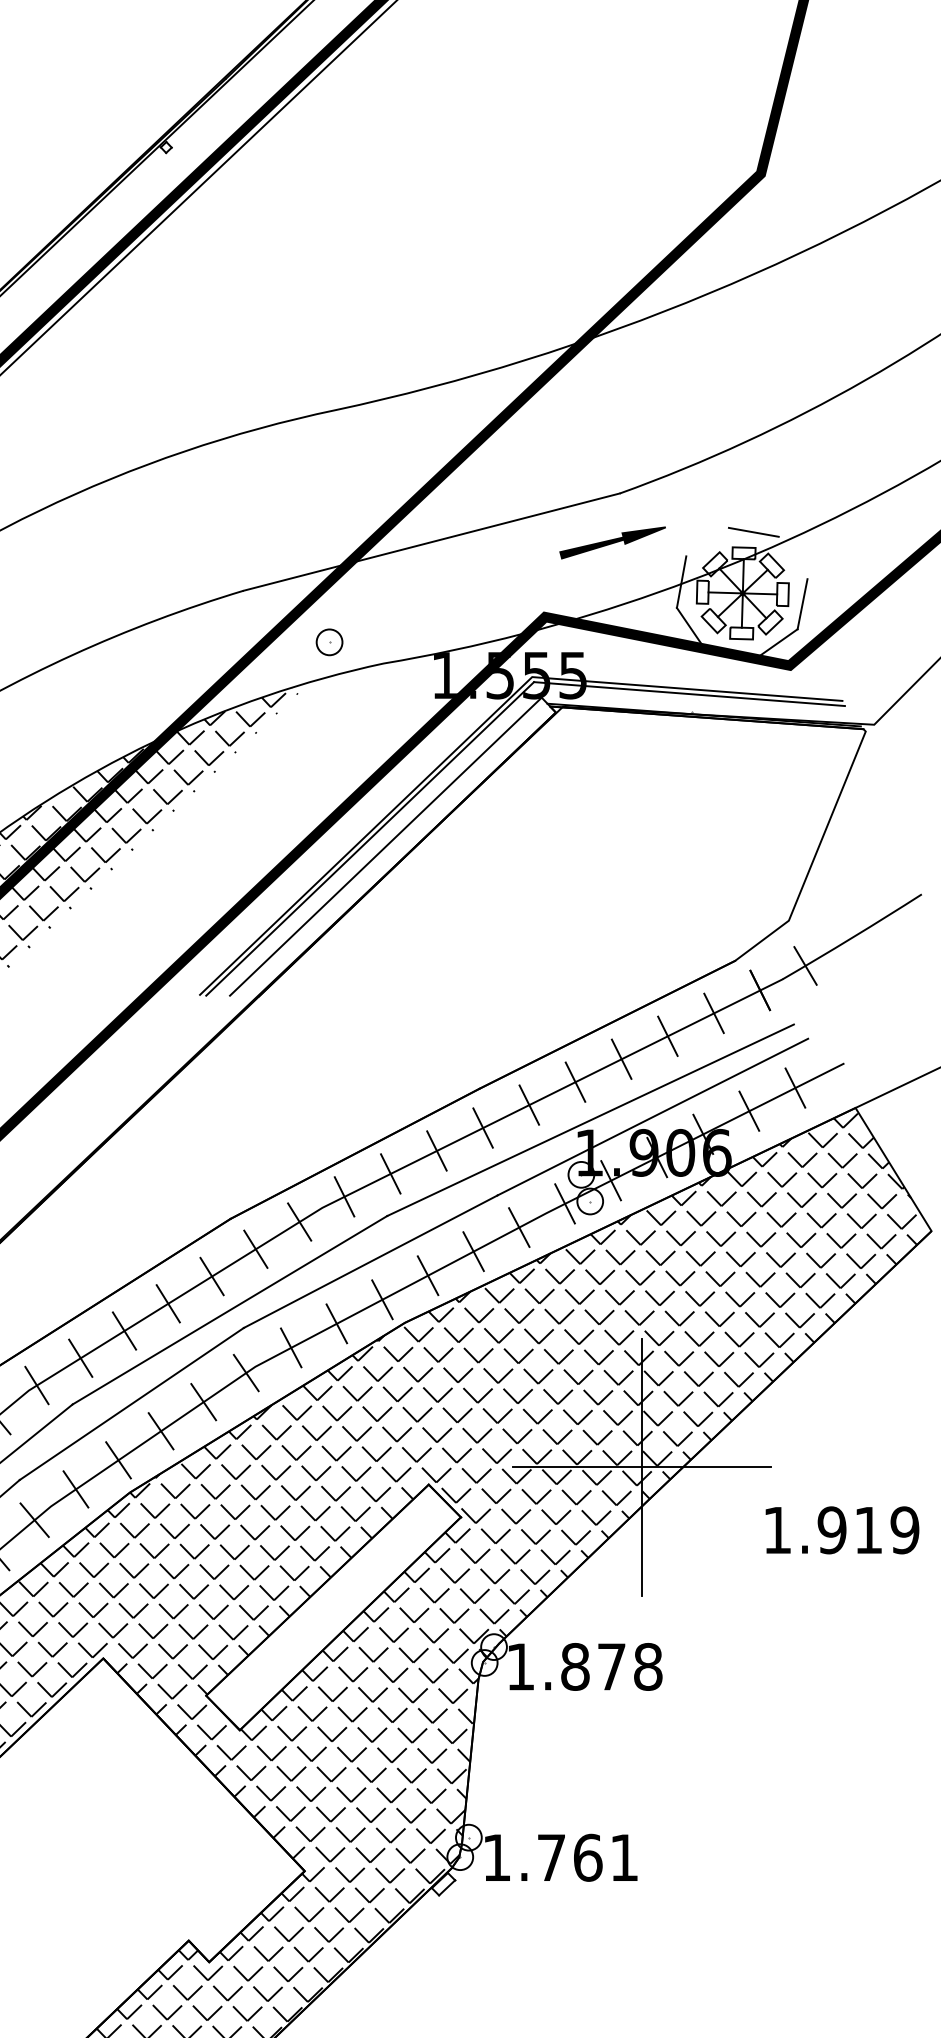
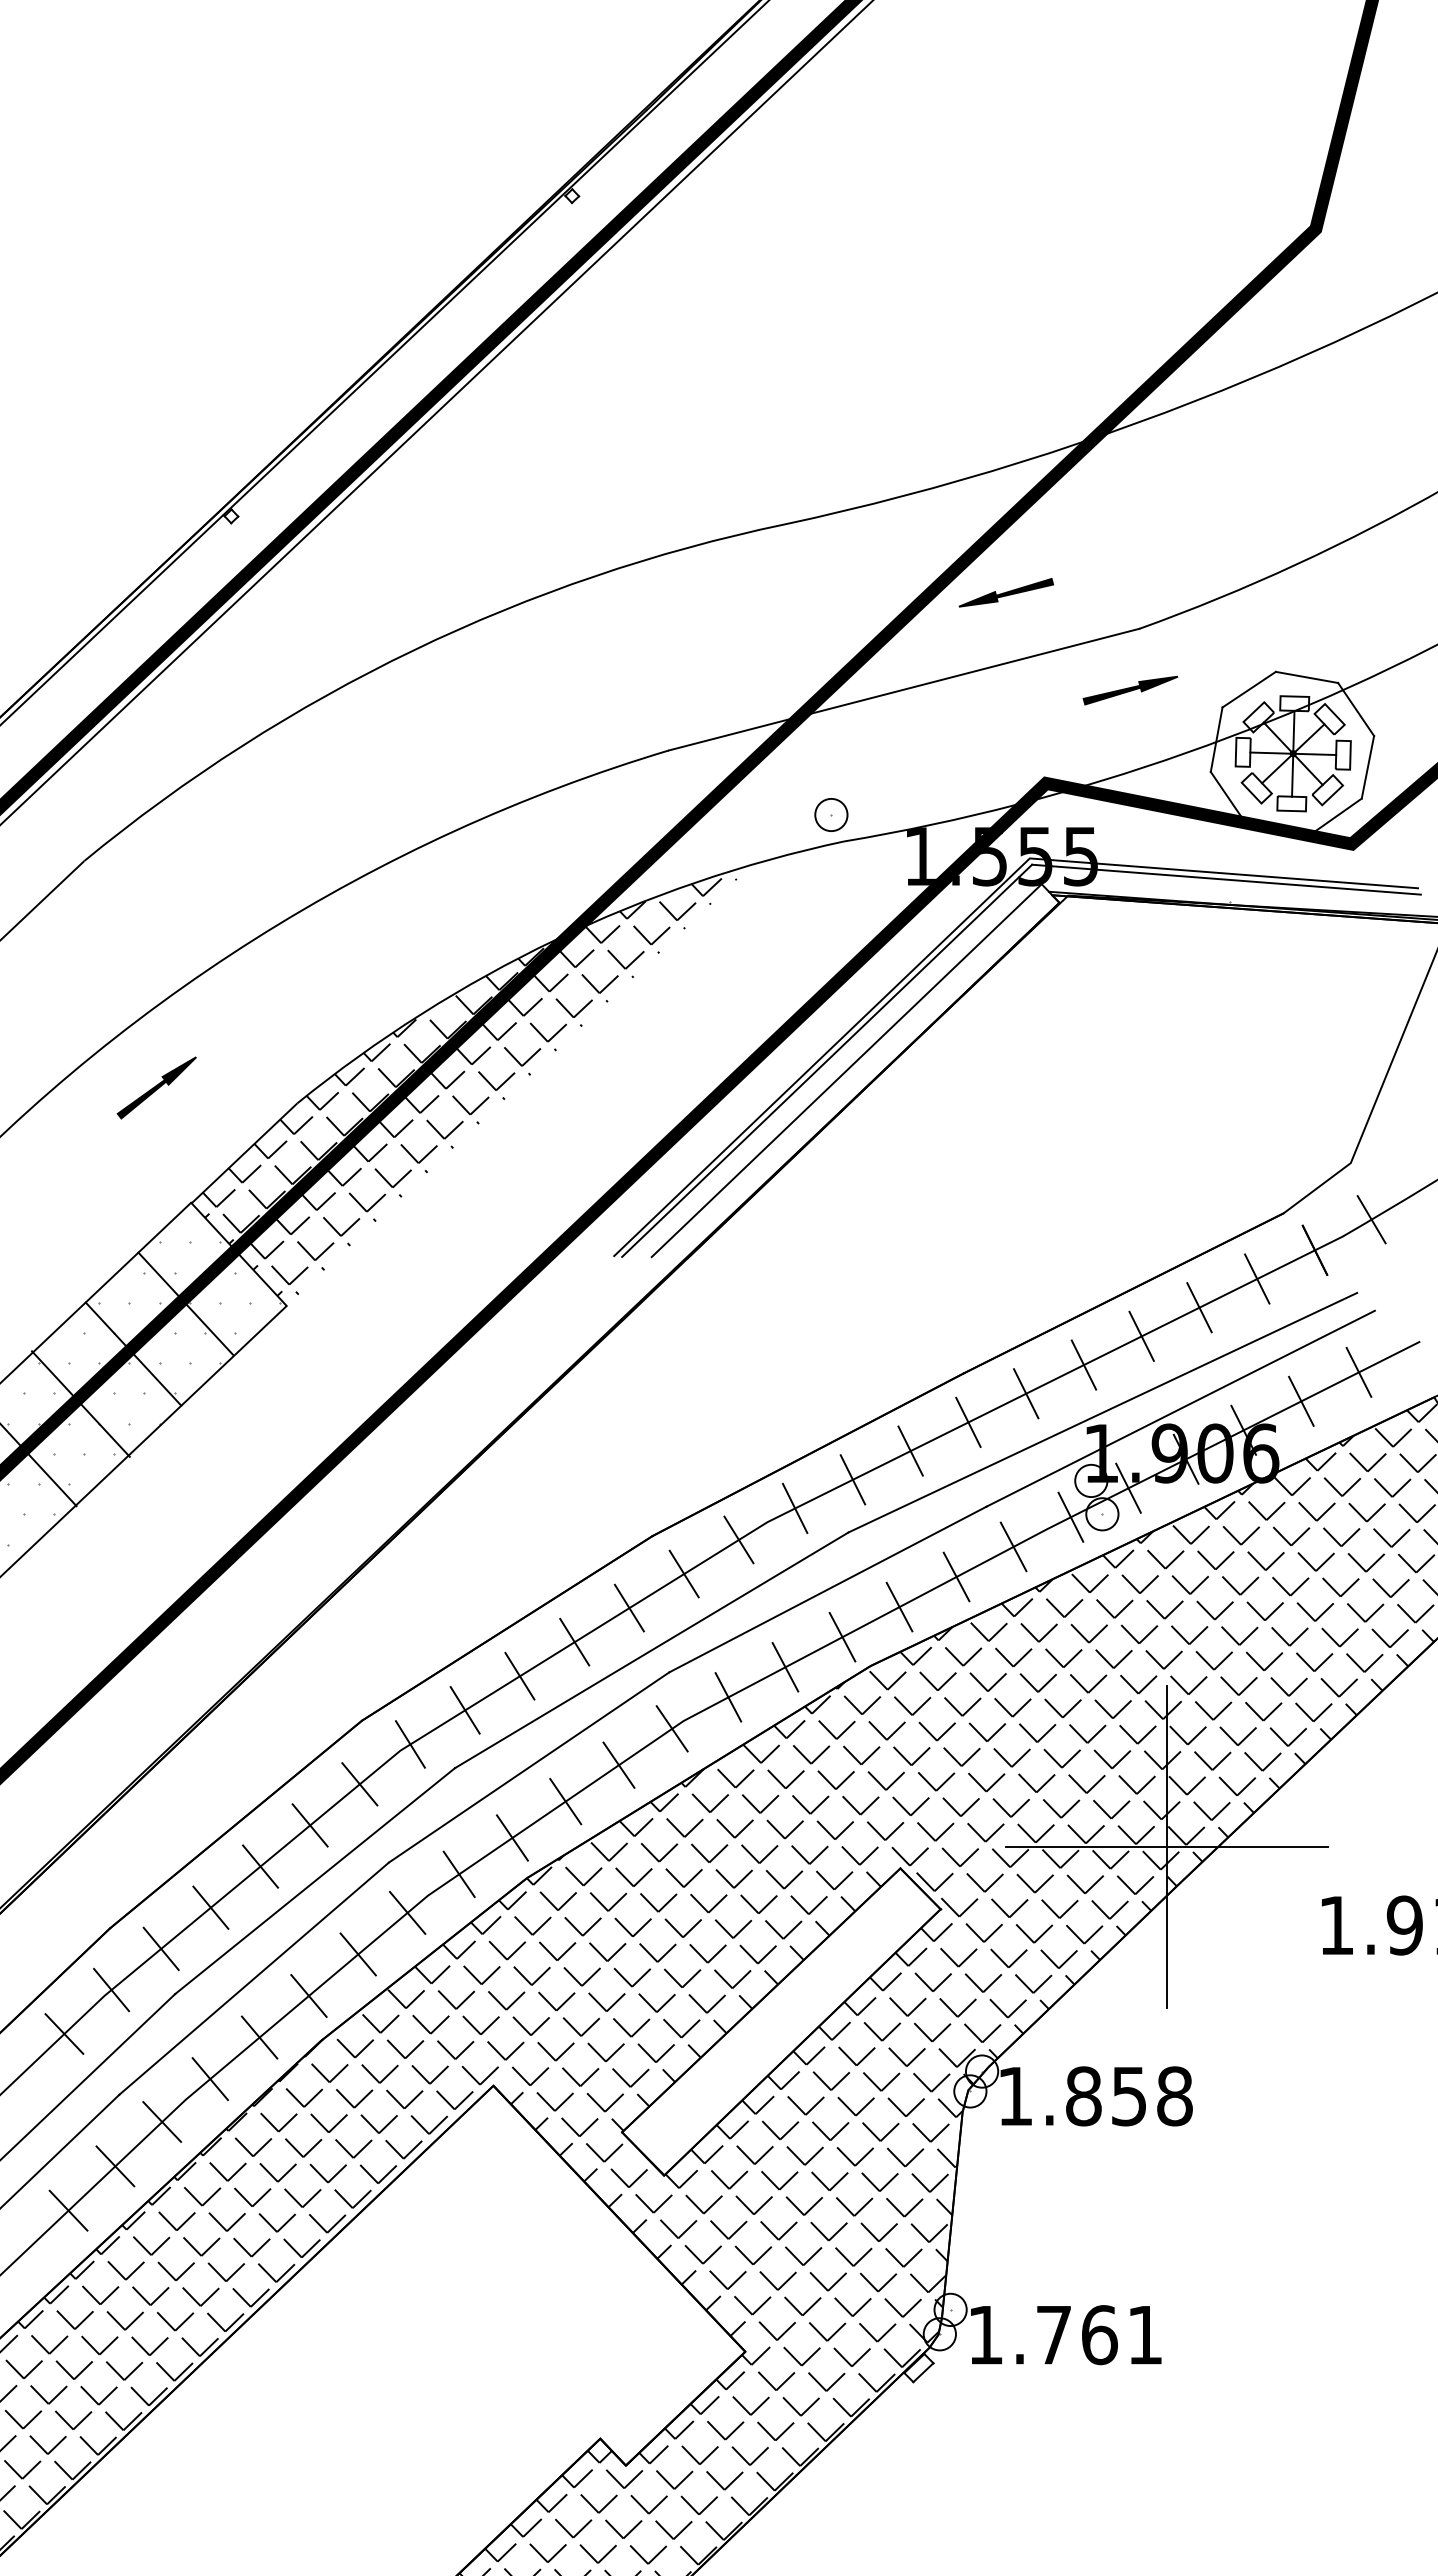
part: (513, 464) -> (1006, 592), added
part: (612, 542) -> (1130, 690), size x0.71
line: (707, 542) -> (1248, 689), added
line: (793, 557) -> (1356, 709), added
part: (329, 641) -> (831, 814), moved
text: (611, 1667) -> (1129, 2096), 1.878 -> 1.858

